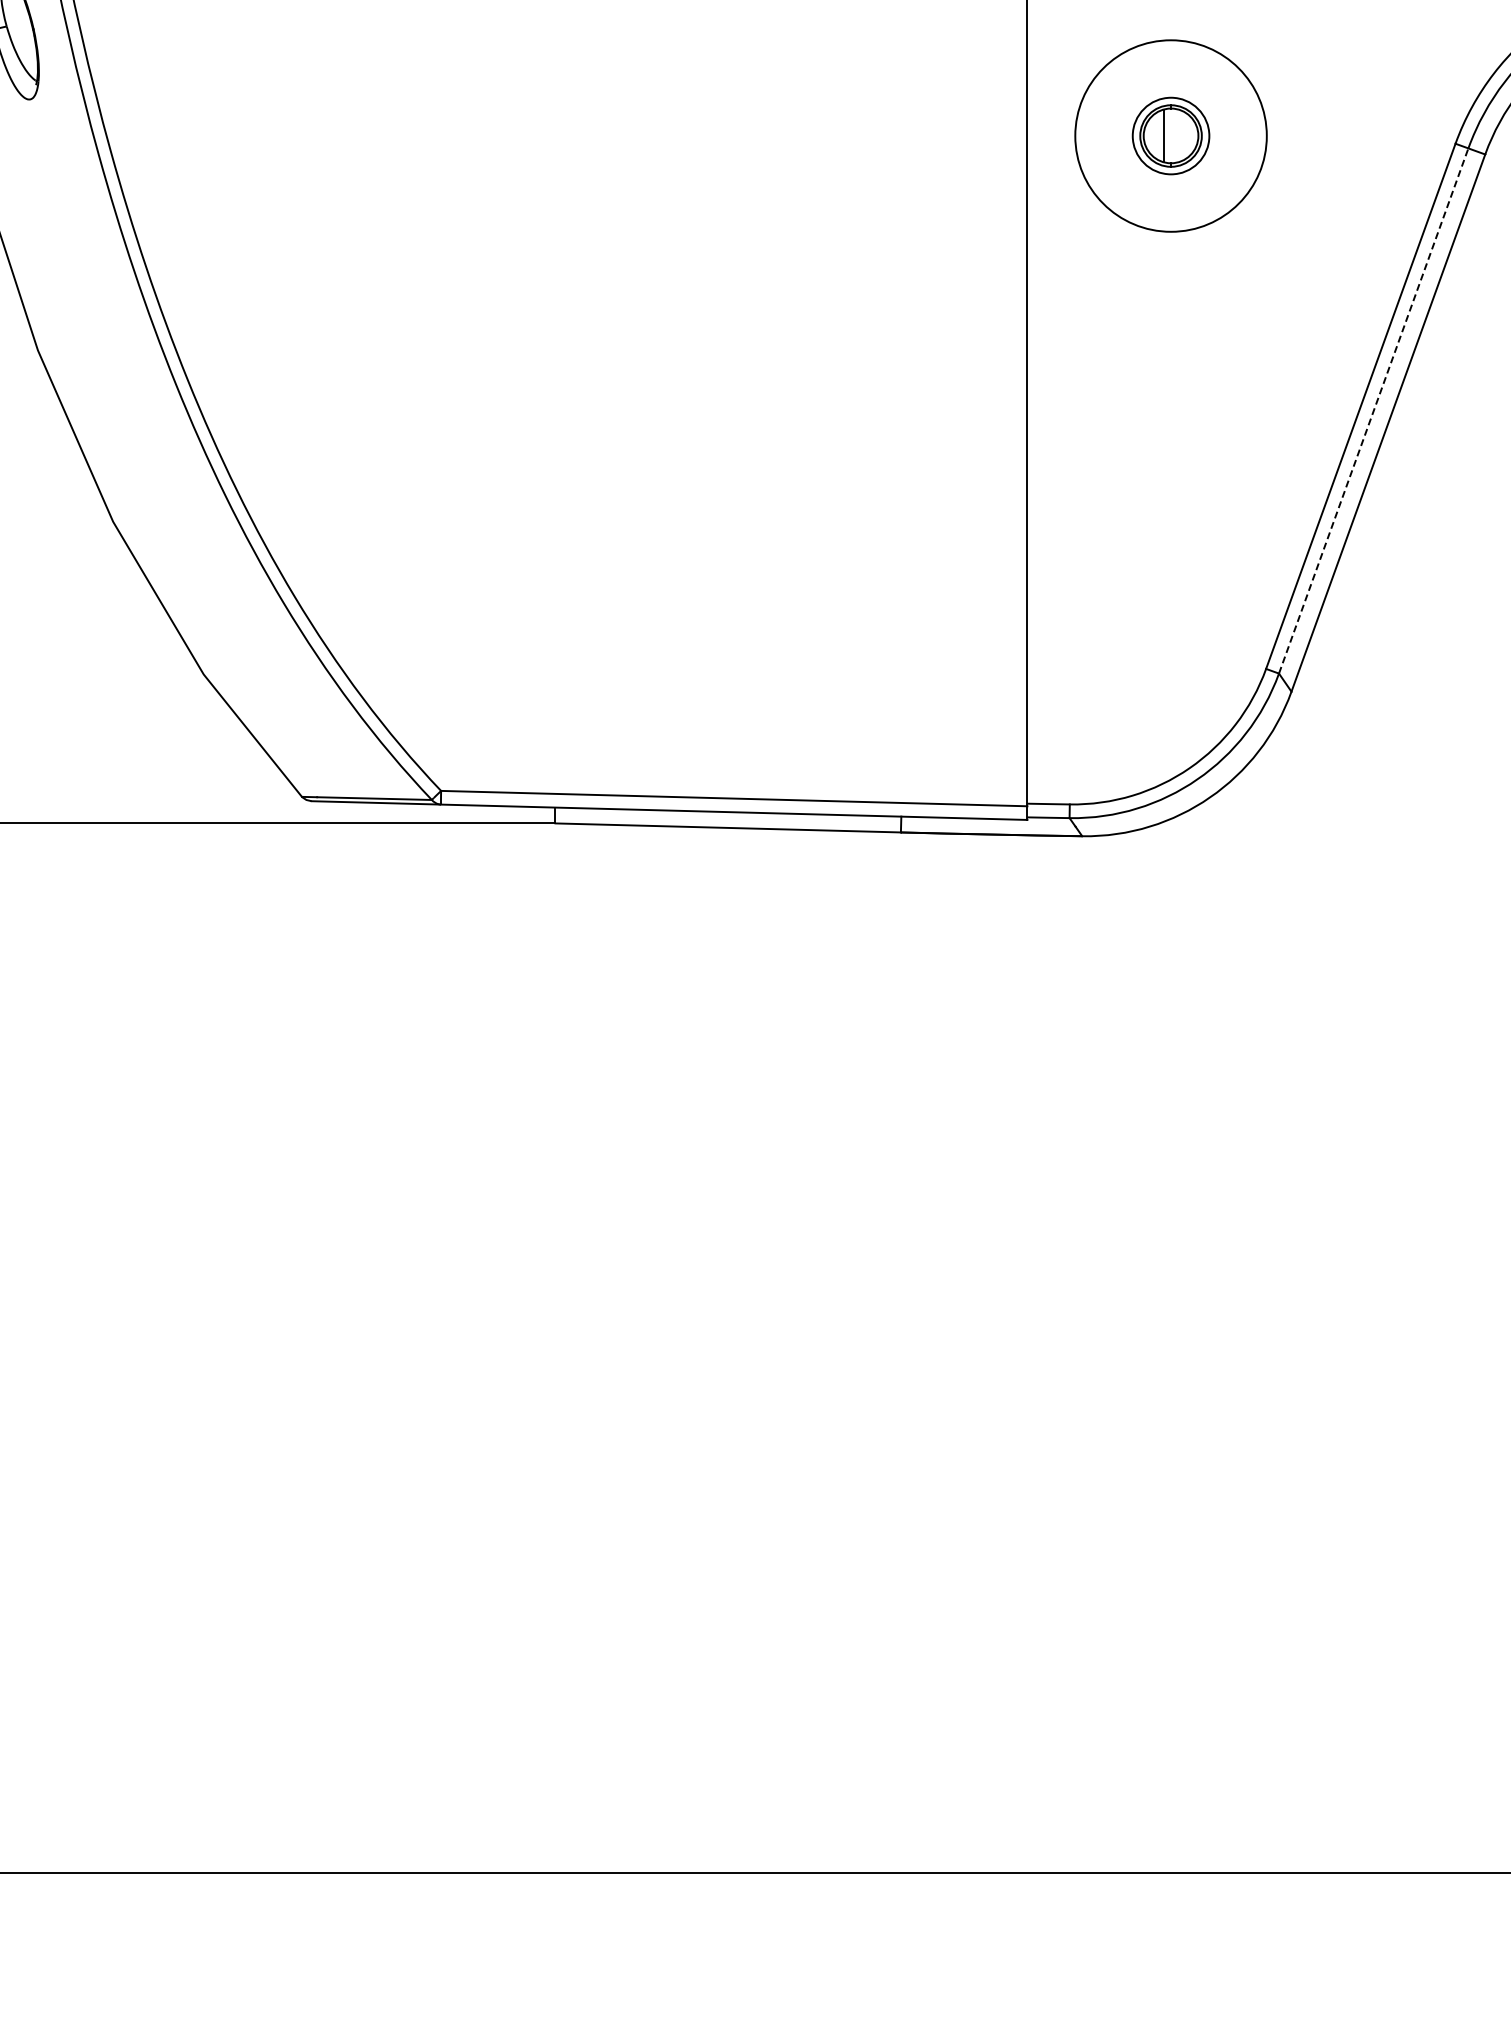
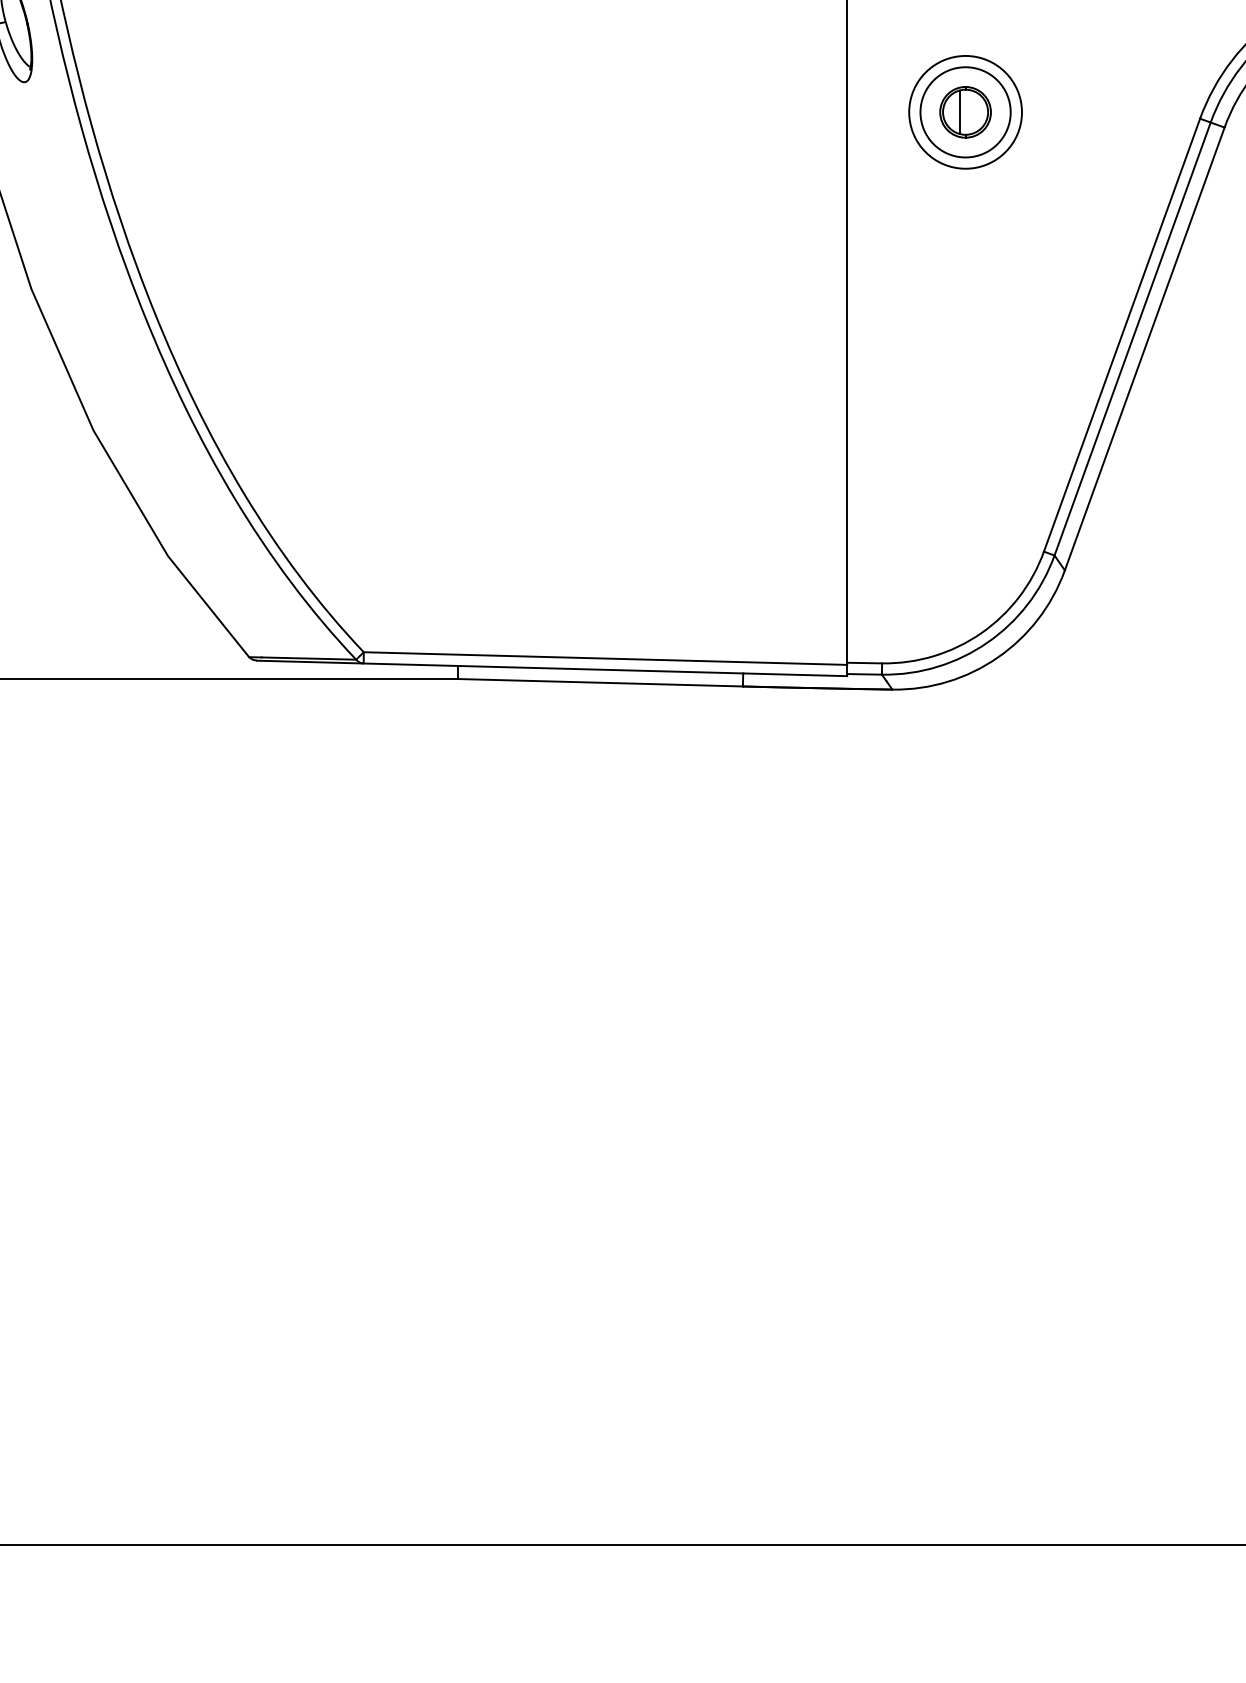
circle: (1170, 135) -> (965, 111), size x0.71
circle: (1170, 135) -> (965, 111), size x1.43
line: (1373, 410) -> (1132, 338), dashed -> solid

